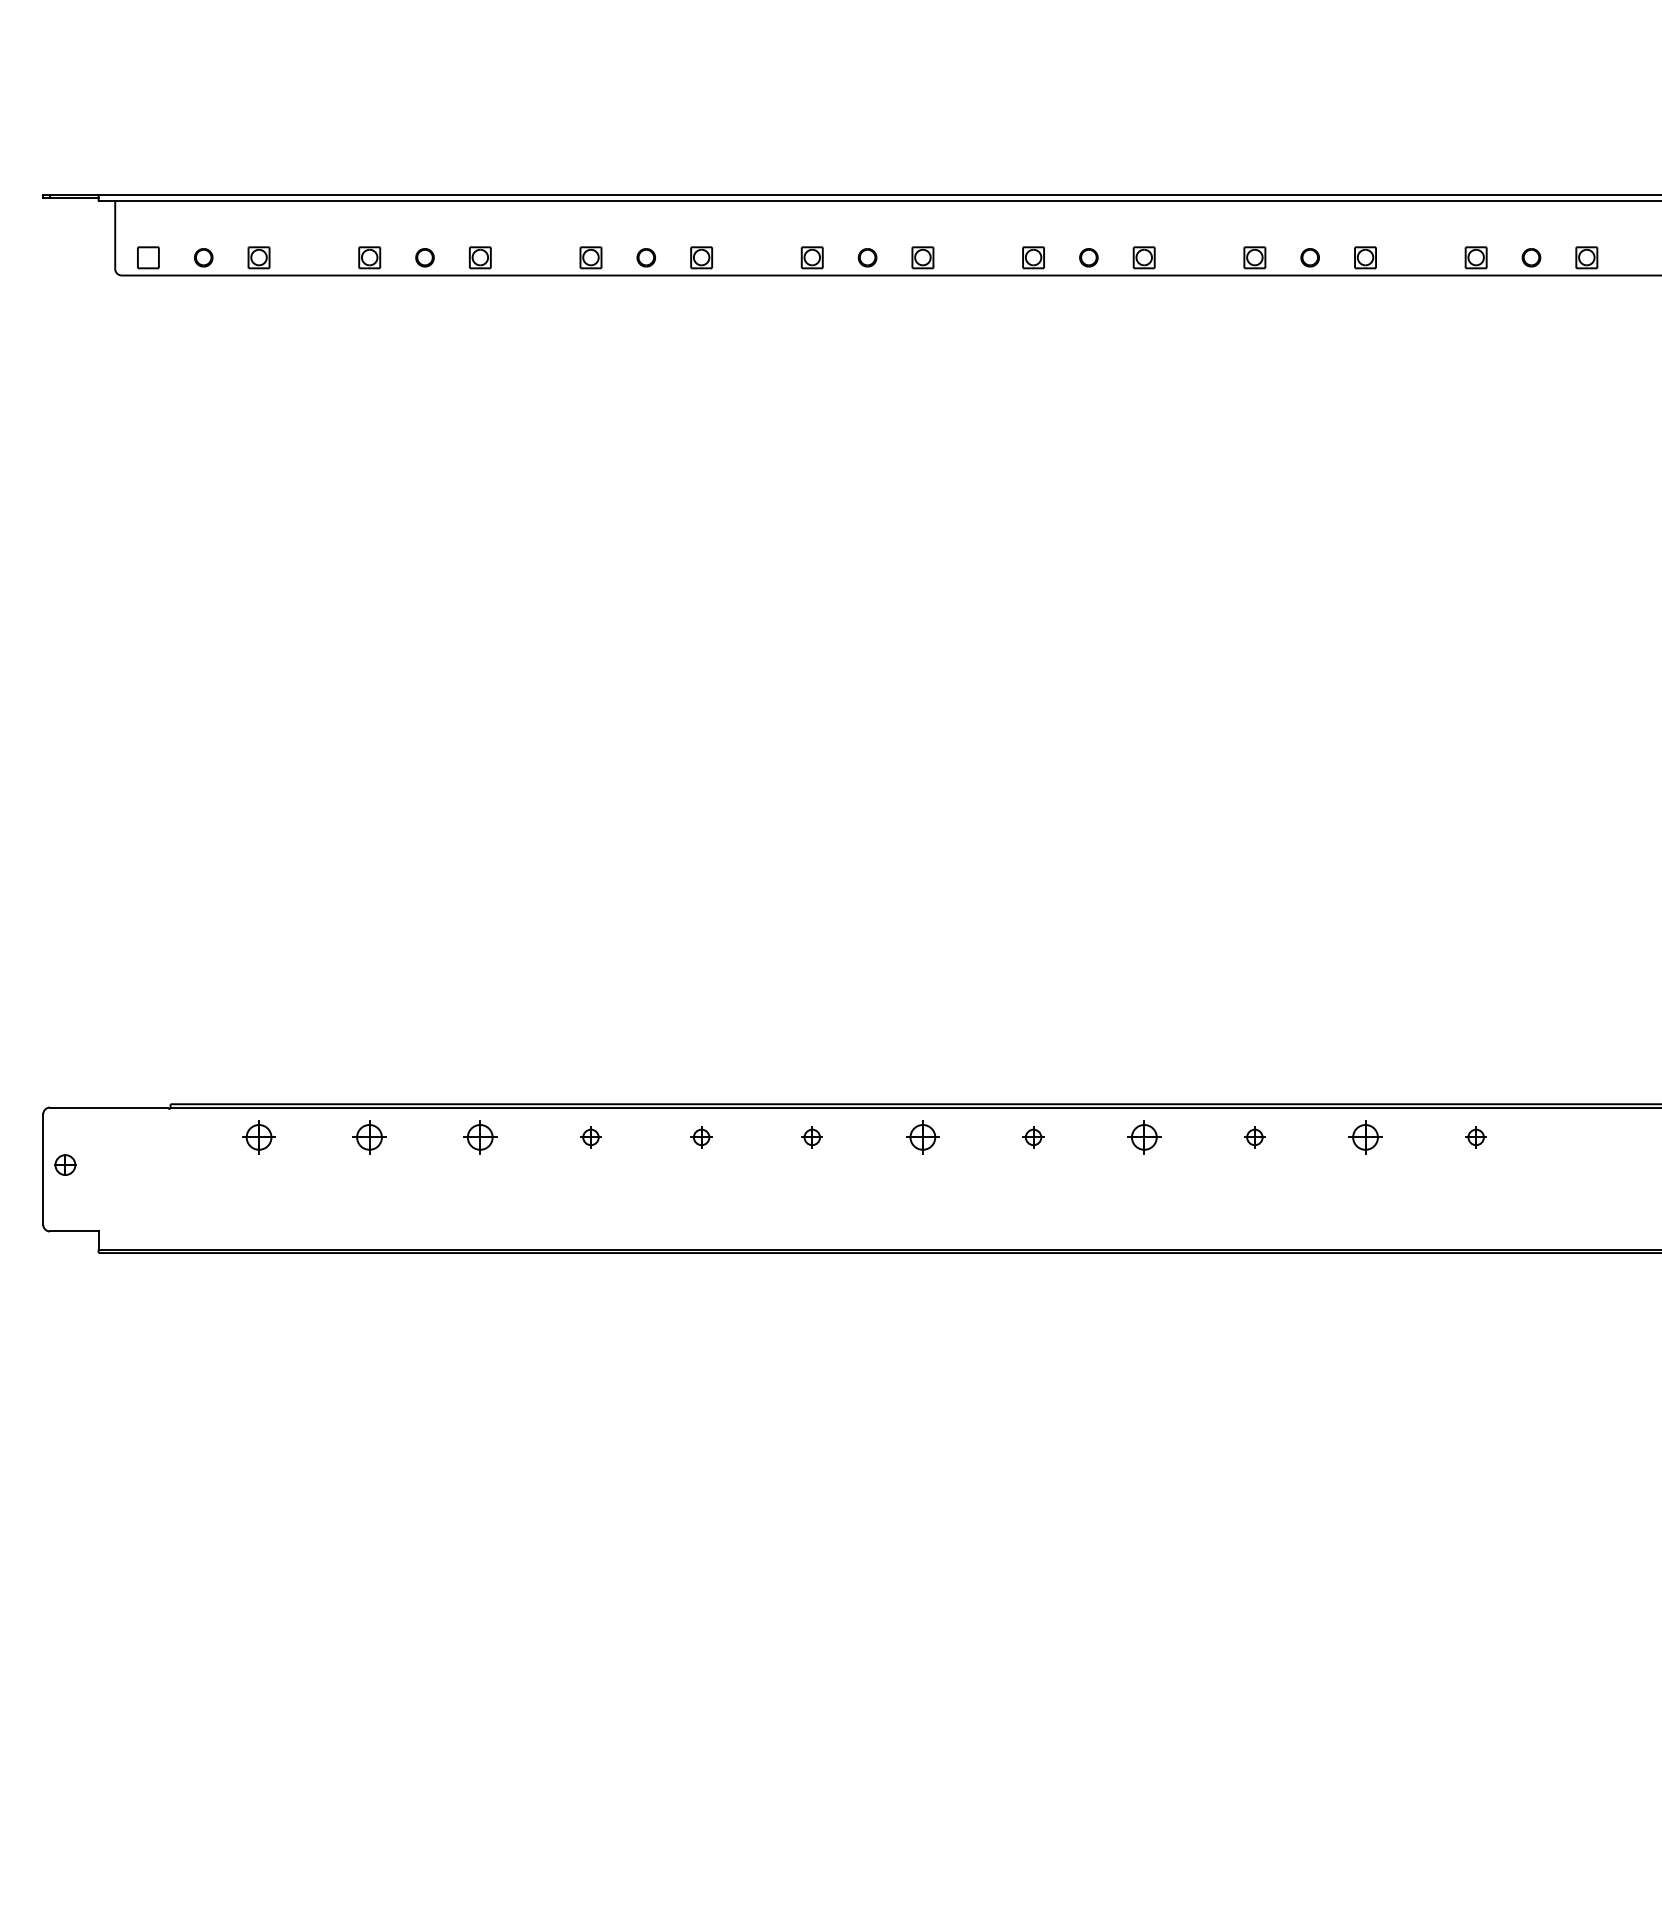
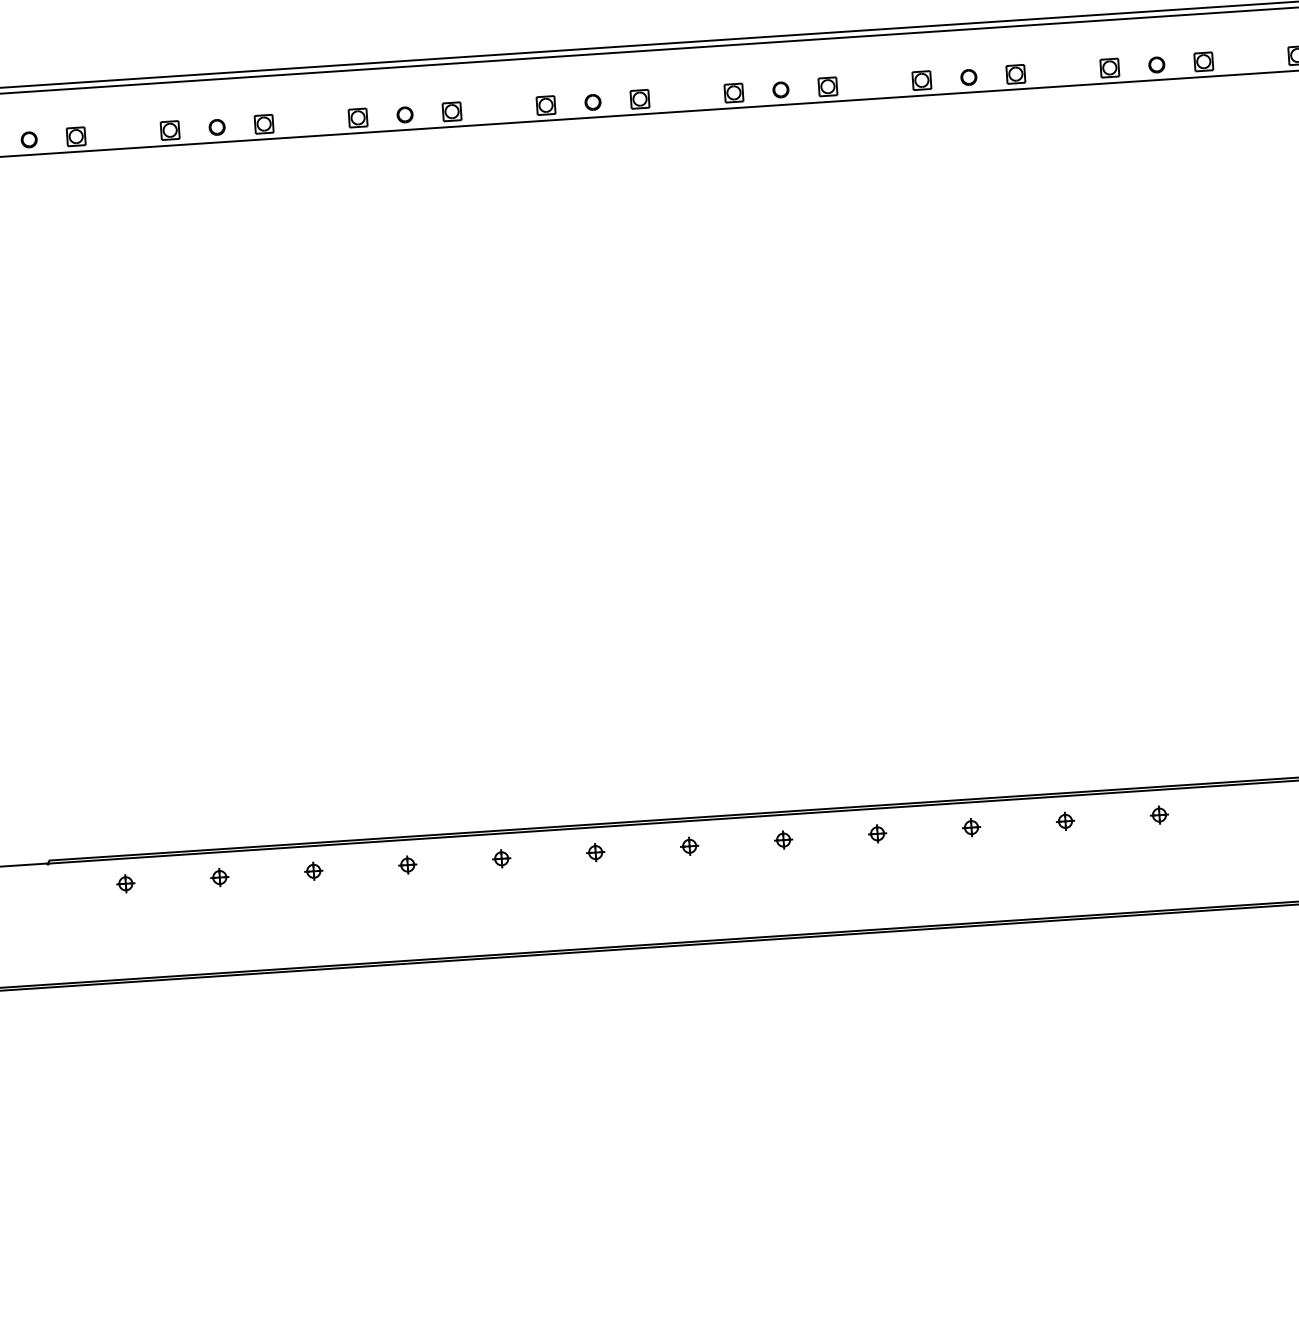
part: (258, 1137) -> (125, 883), size x0.62
part: (369, 1137) -> (219, 877), size x0.62
part: (480, 1137) -> (313, 871), size x0.62
part: (922, 1137) -> (689, 846), size x0.62
part: (1143, 1137) -> (876, 833), size x0.62
part: (1365, 1137) -> (1065, 821), size x0.62

